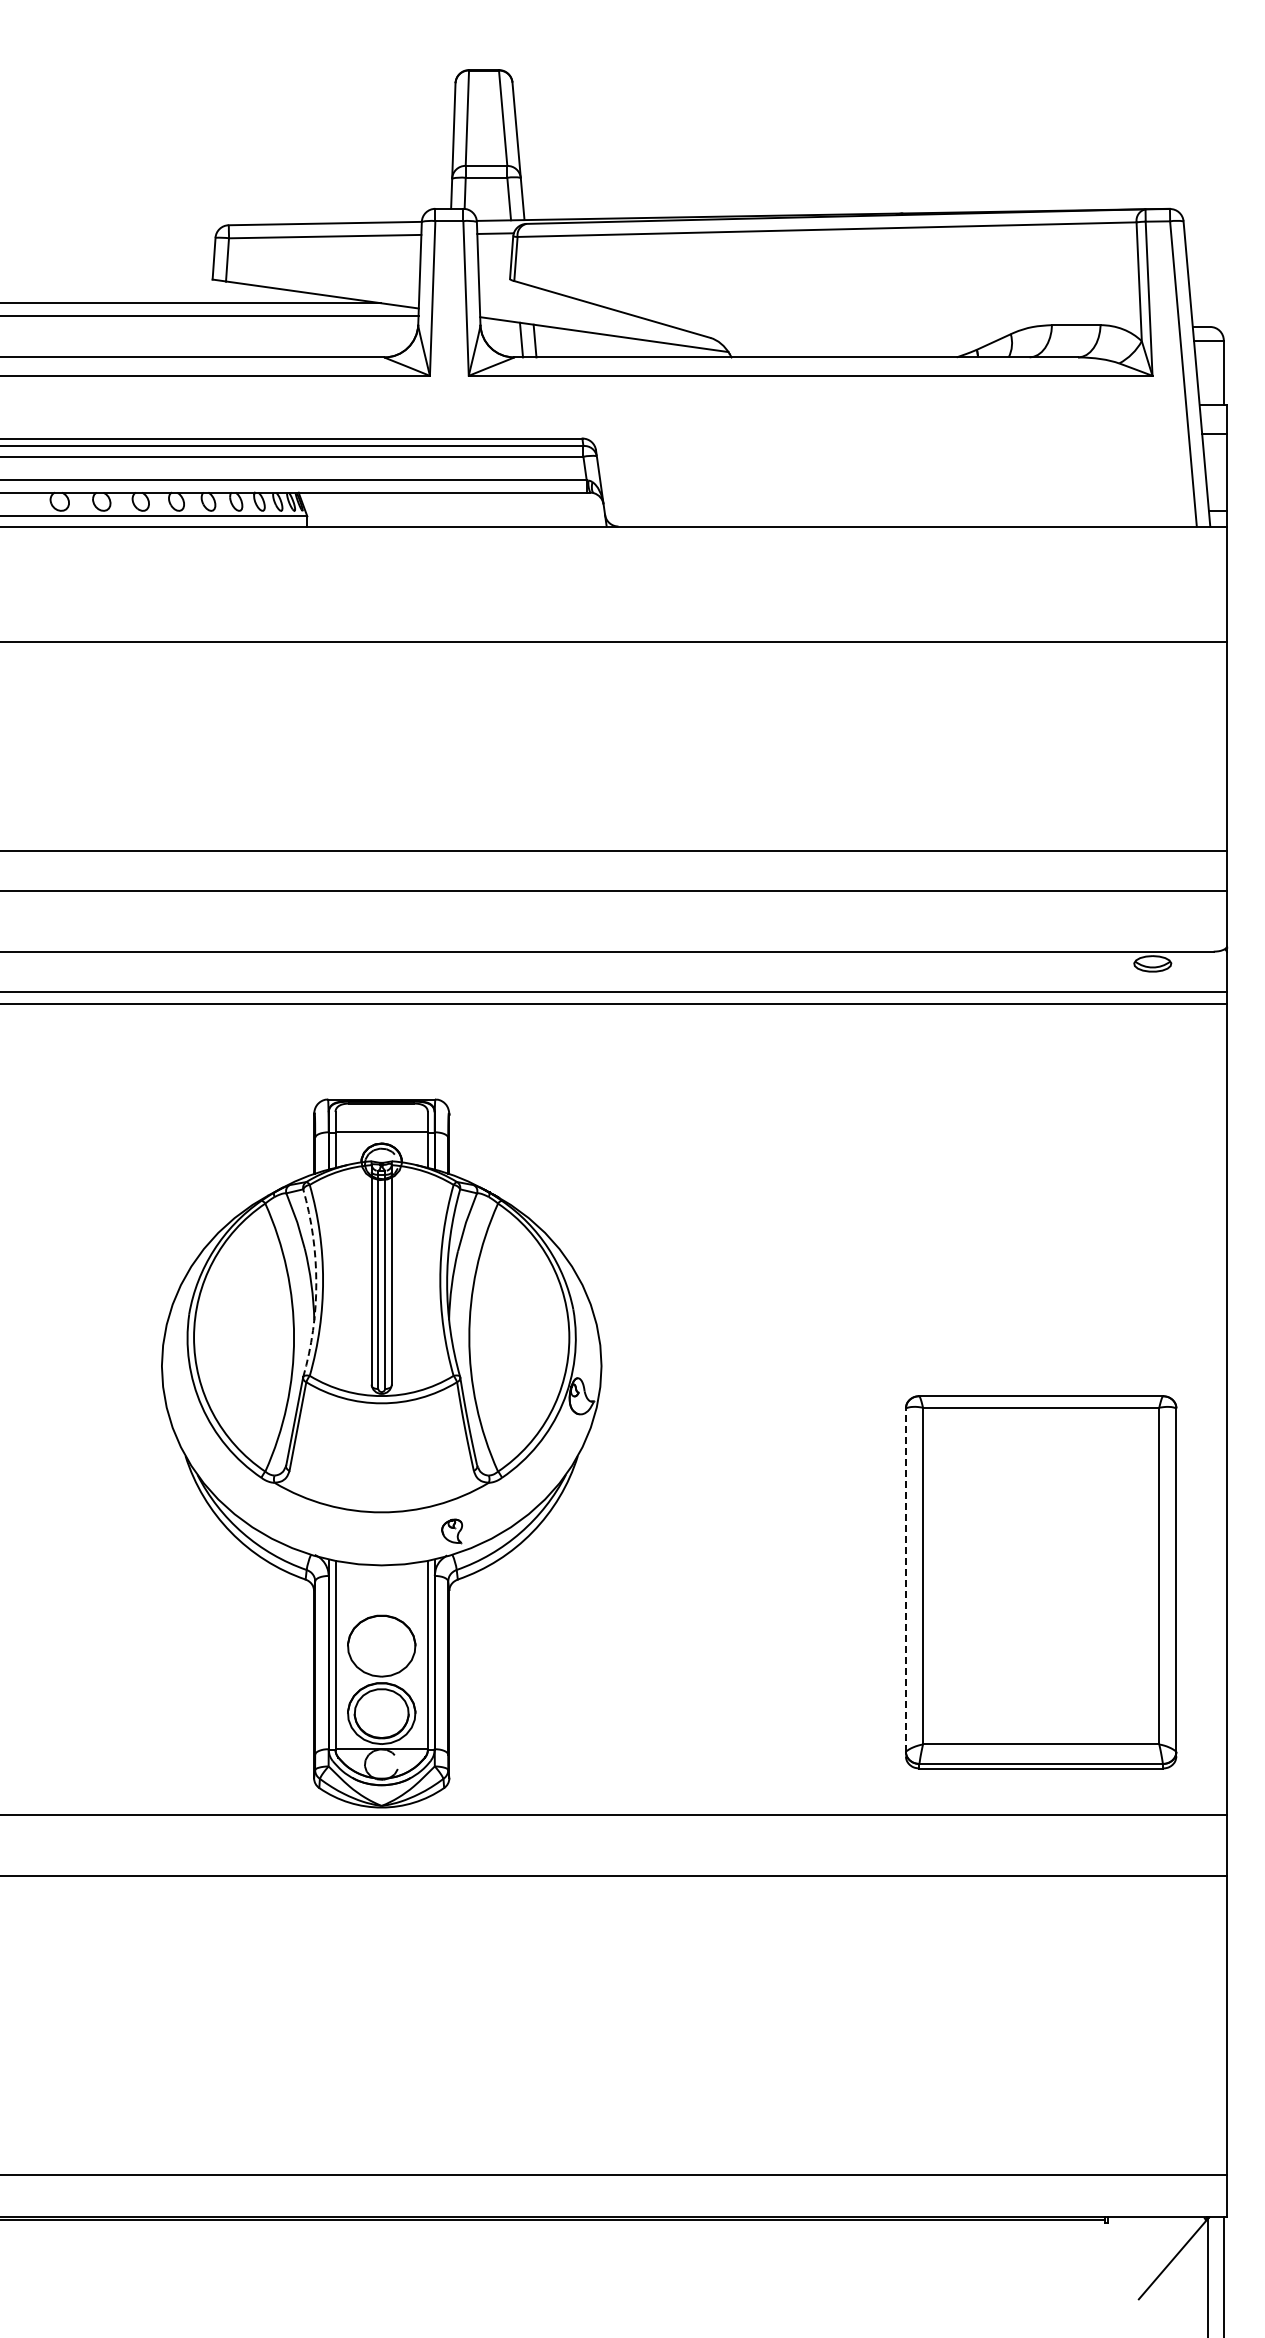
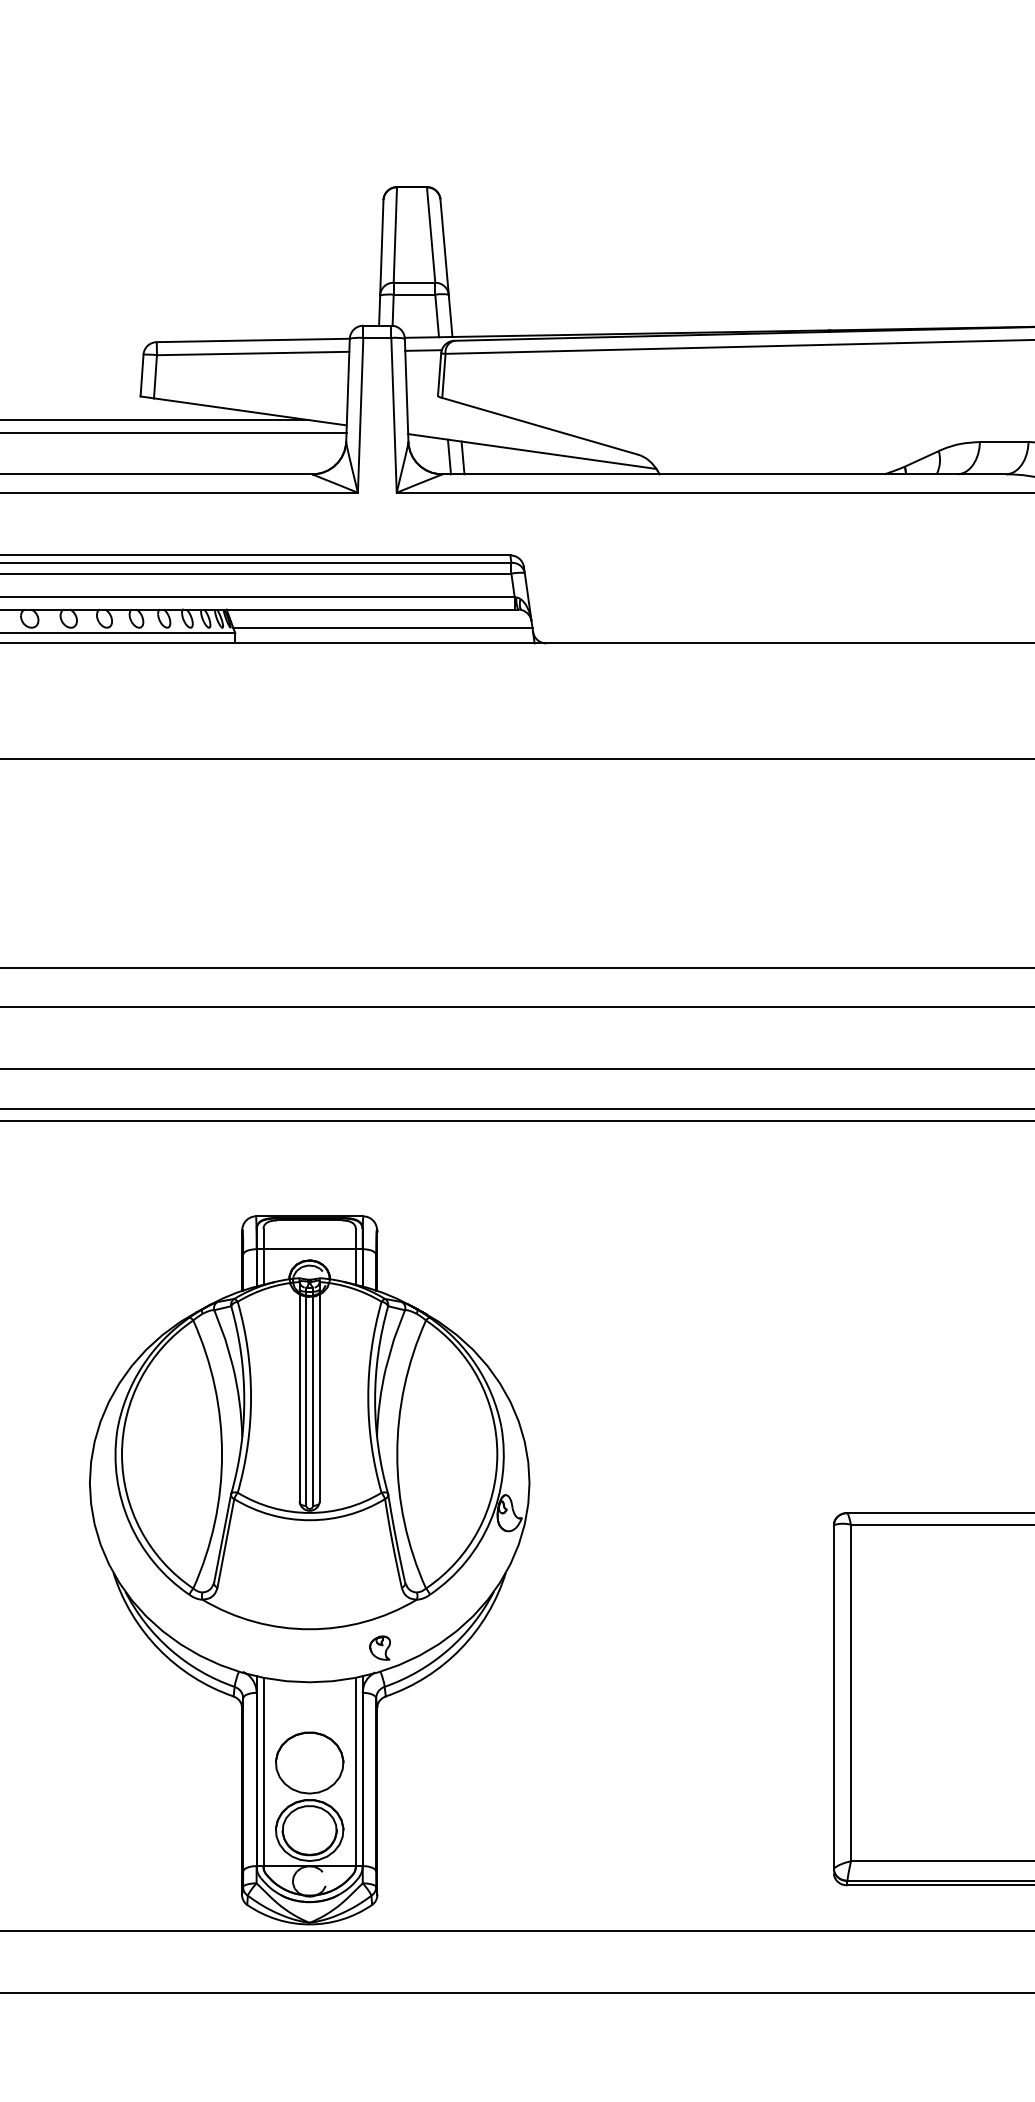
line: (454, 511) -> (382, 628), added
arc: (316, 1283) -> (244, 1400), dashed -> solid
line: (905, 1580) -> (833, 1697), dashed -> solid

